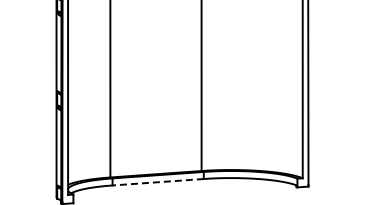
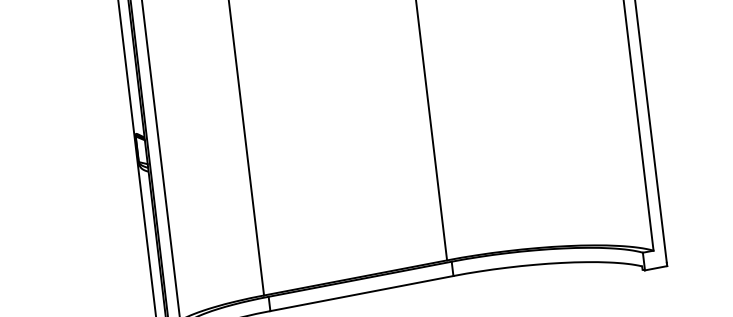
line: (158, 182) -> (362, 294), dashed -> solid

